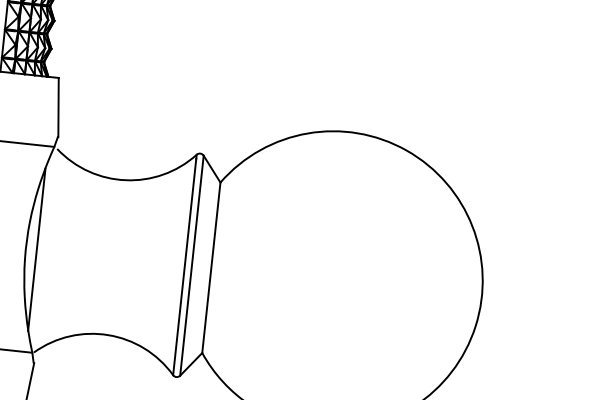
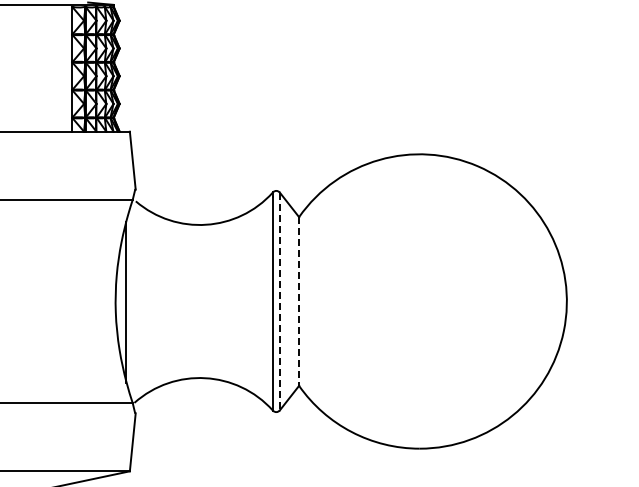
line: (191, 265) -> (279, 301), solid -> dashed
line: (211, 268) -> (299, 302), solid -> dashed

